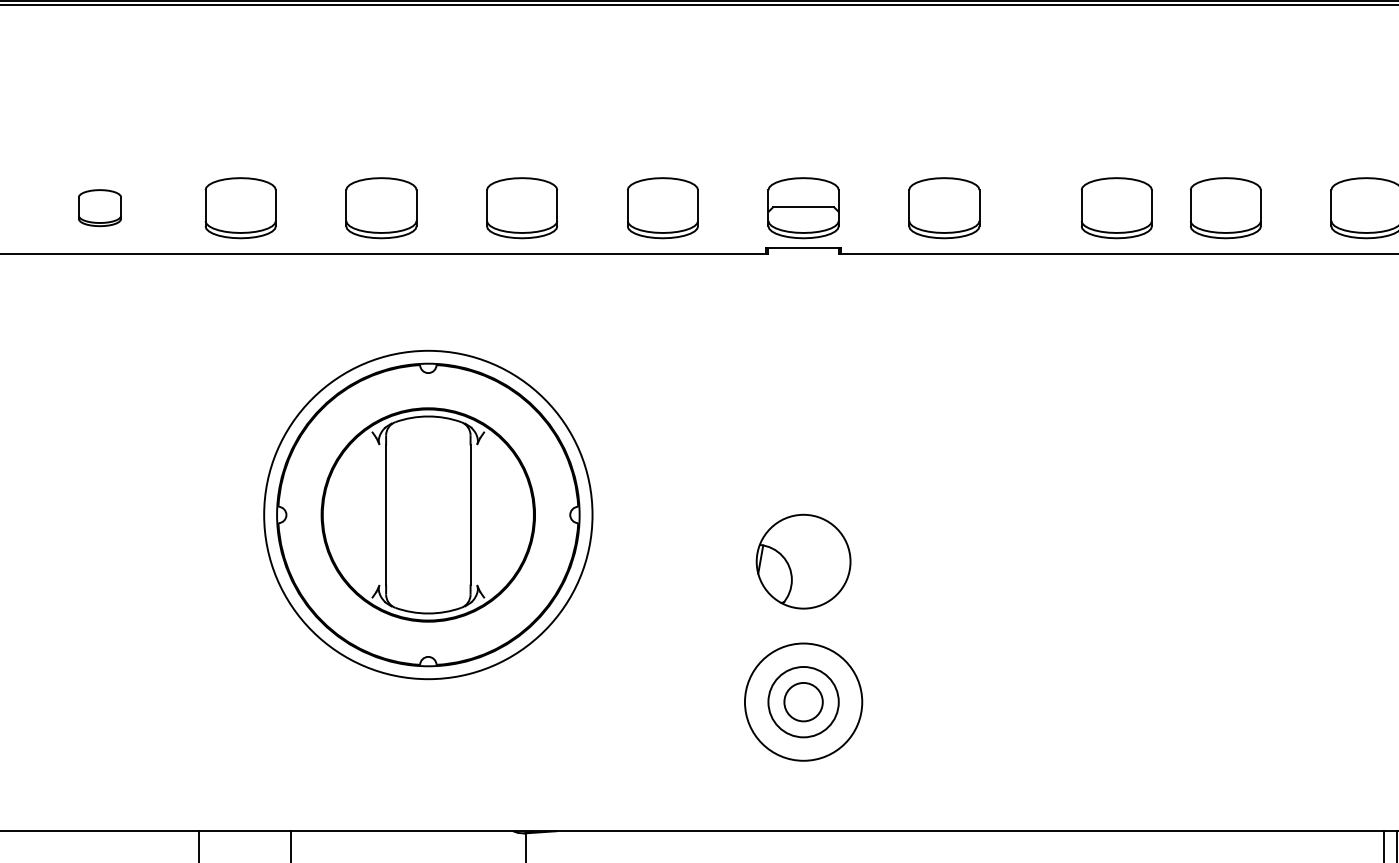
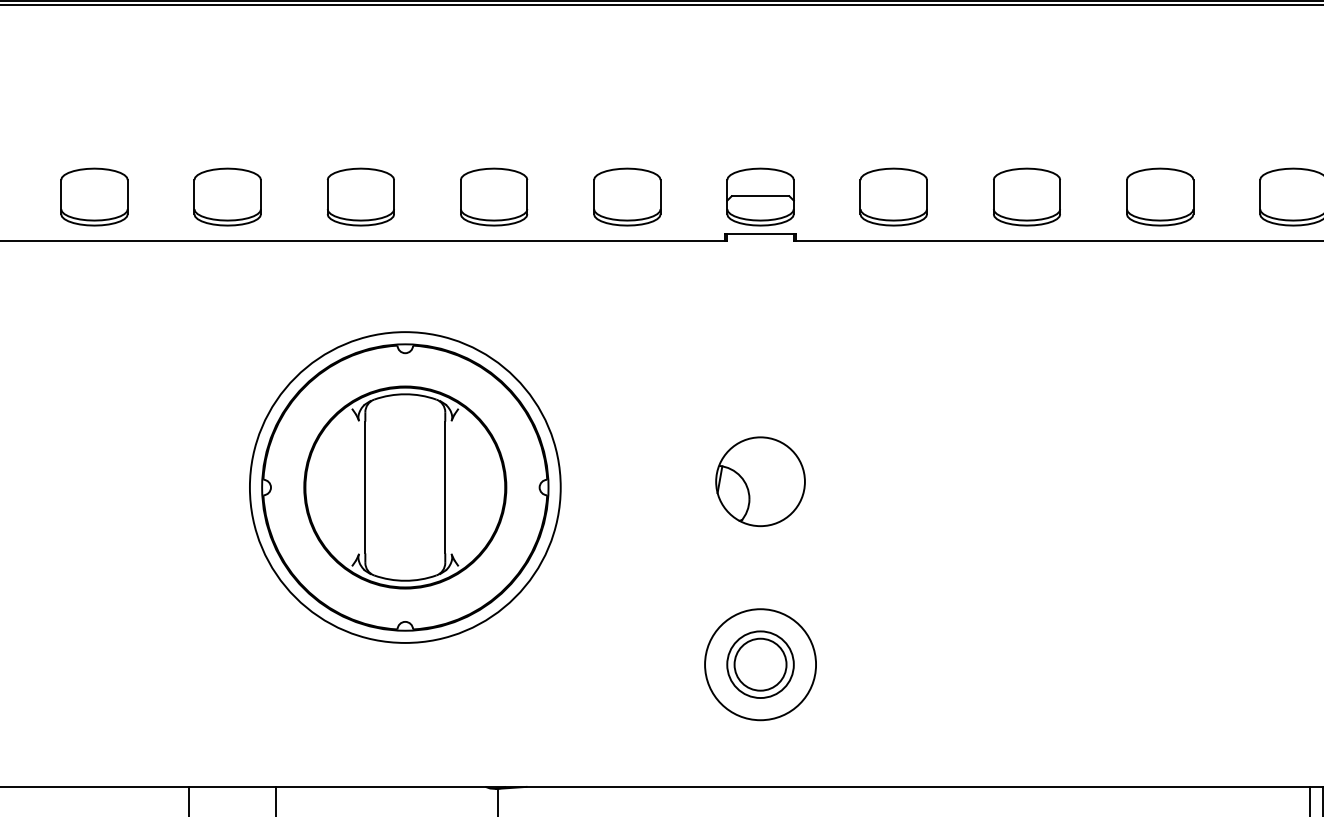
part: (99, 207) -> (94, 196), size x1.67
part: (1116, 207) -> (1026, 196), moved
part: (803, 561) -> (760, 481), moved
circle: (803, 701) -> (760, 664), size x1.43

